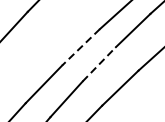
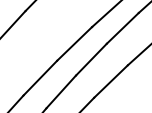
line: (80, 48) -> (74, 44), dashed -> solid
line: (99, 64) -> (91, 59), dashed -> solid

